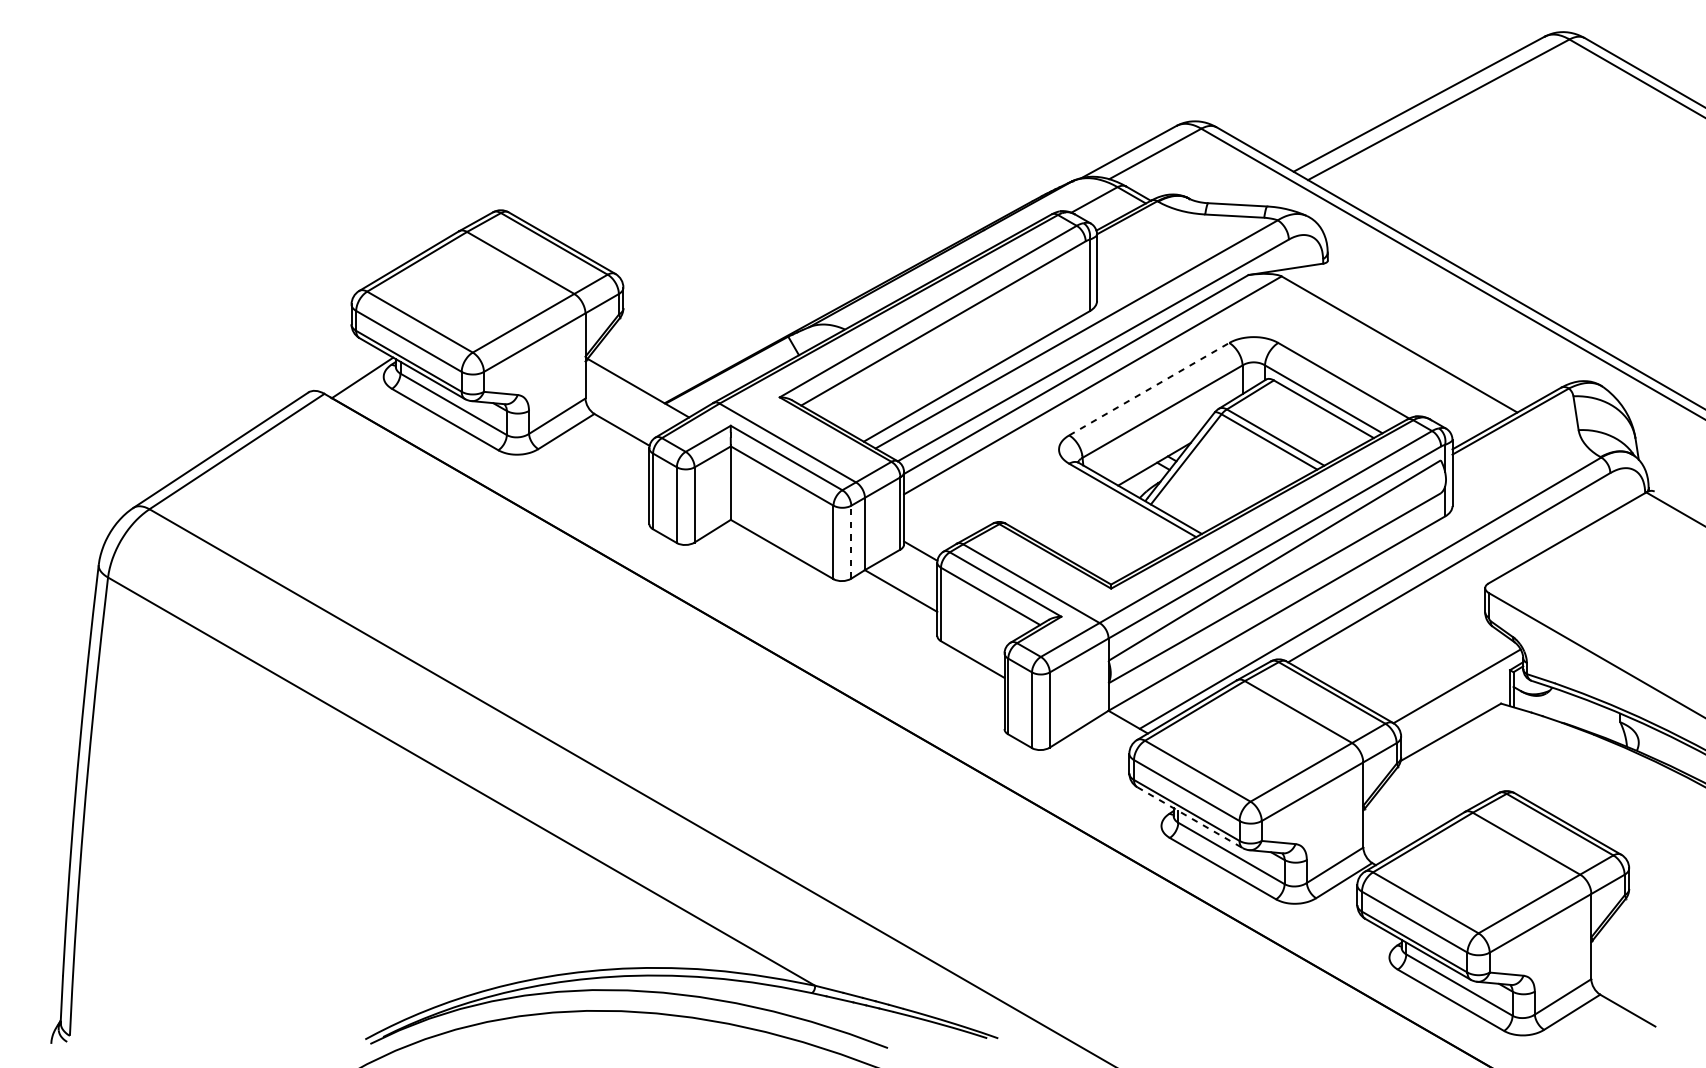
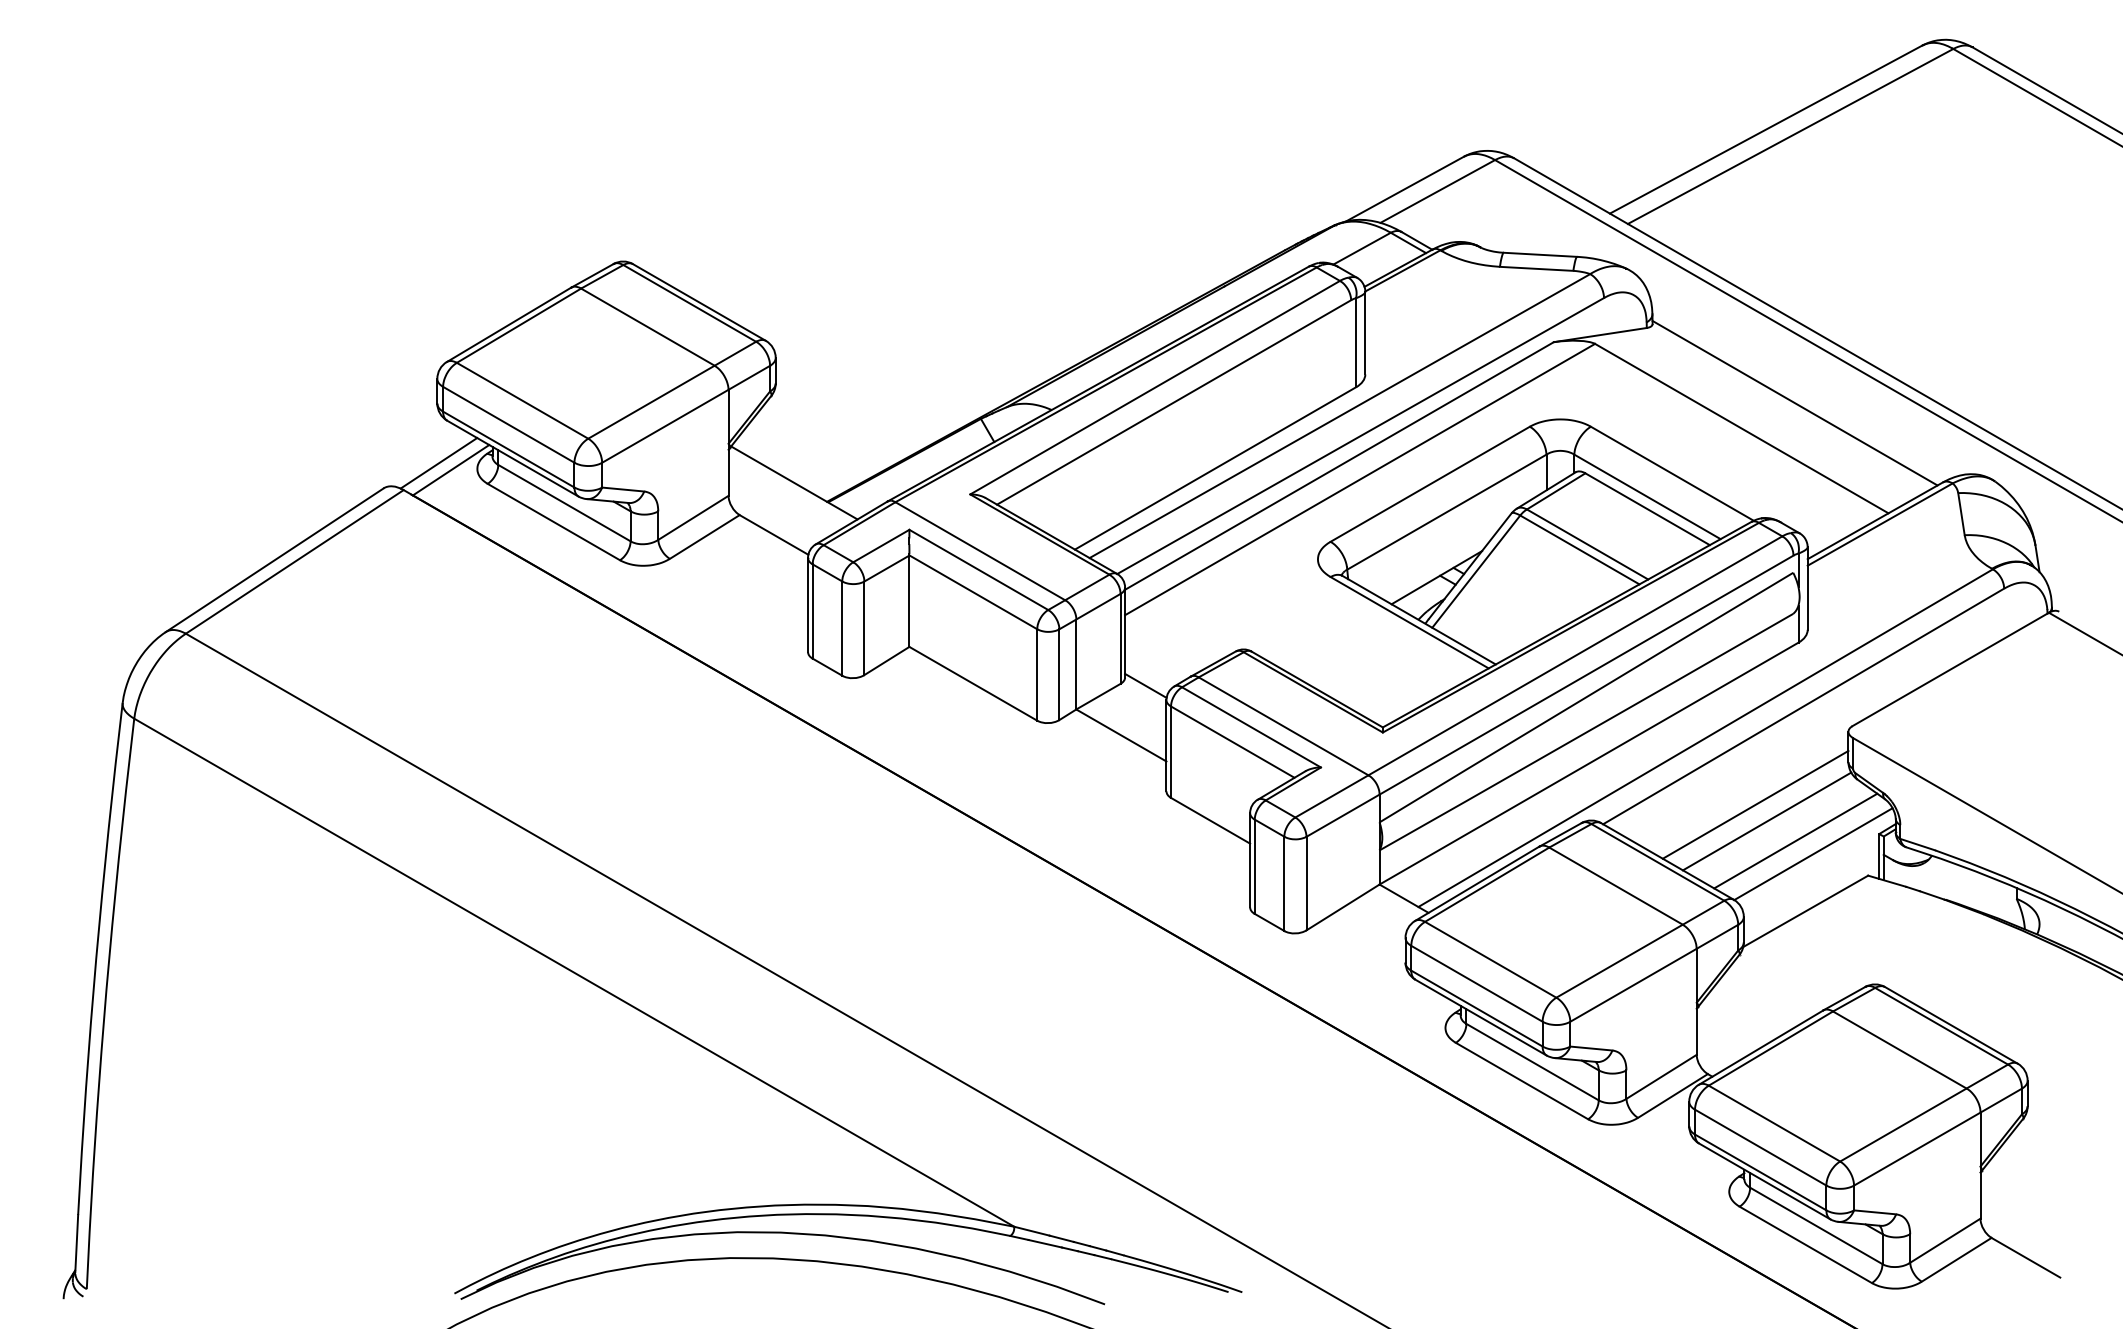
line: (1441, 323) -> (1794, 402), added
line: (352, 372) -> (438, 463), added
line: (1149, 389) -> (1430, 484), dashed -> solid
line: (851, 542) -> (1059, 674), dashed -> solid
line: (1410, 646) -> (1755, 804), added
line: (1419, 660) -> (1766, 821), added
line: (1442, 675) -> (1795, 840), added
line: (1190, 817) -> (1481, 1017), dashed -> solid

